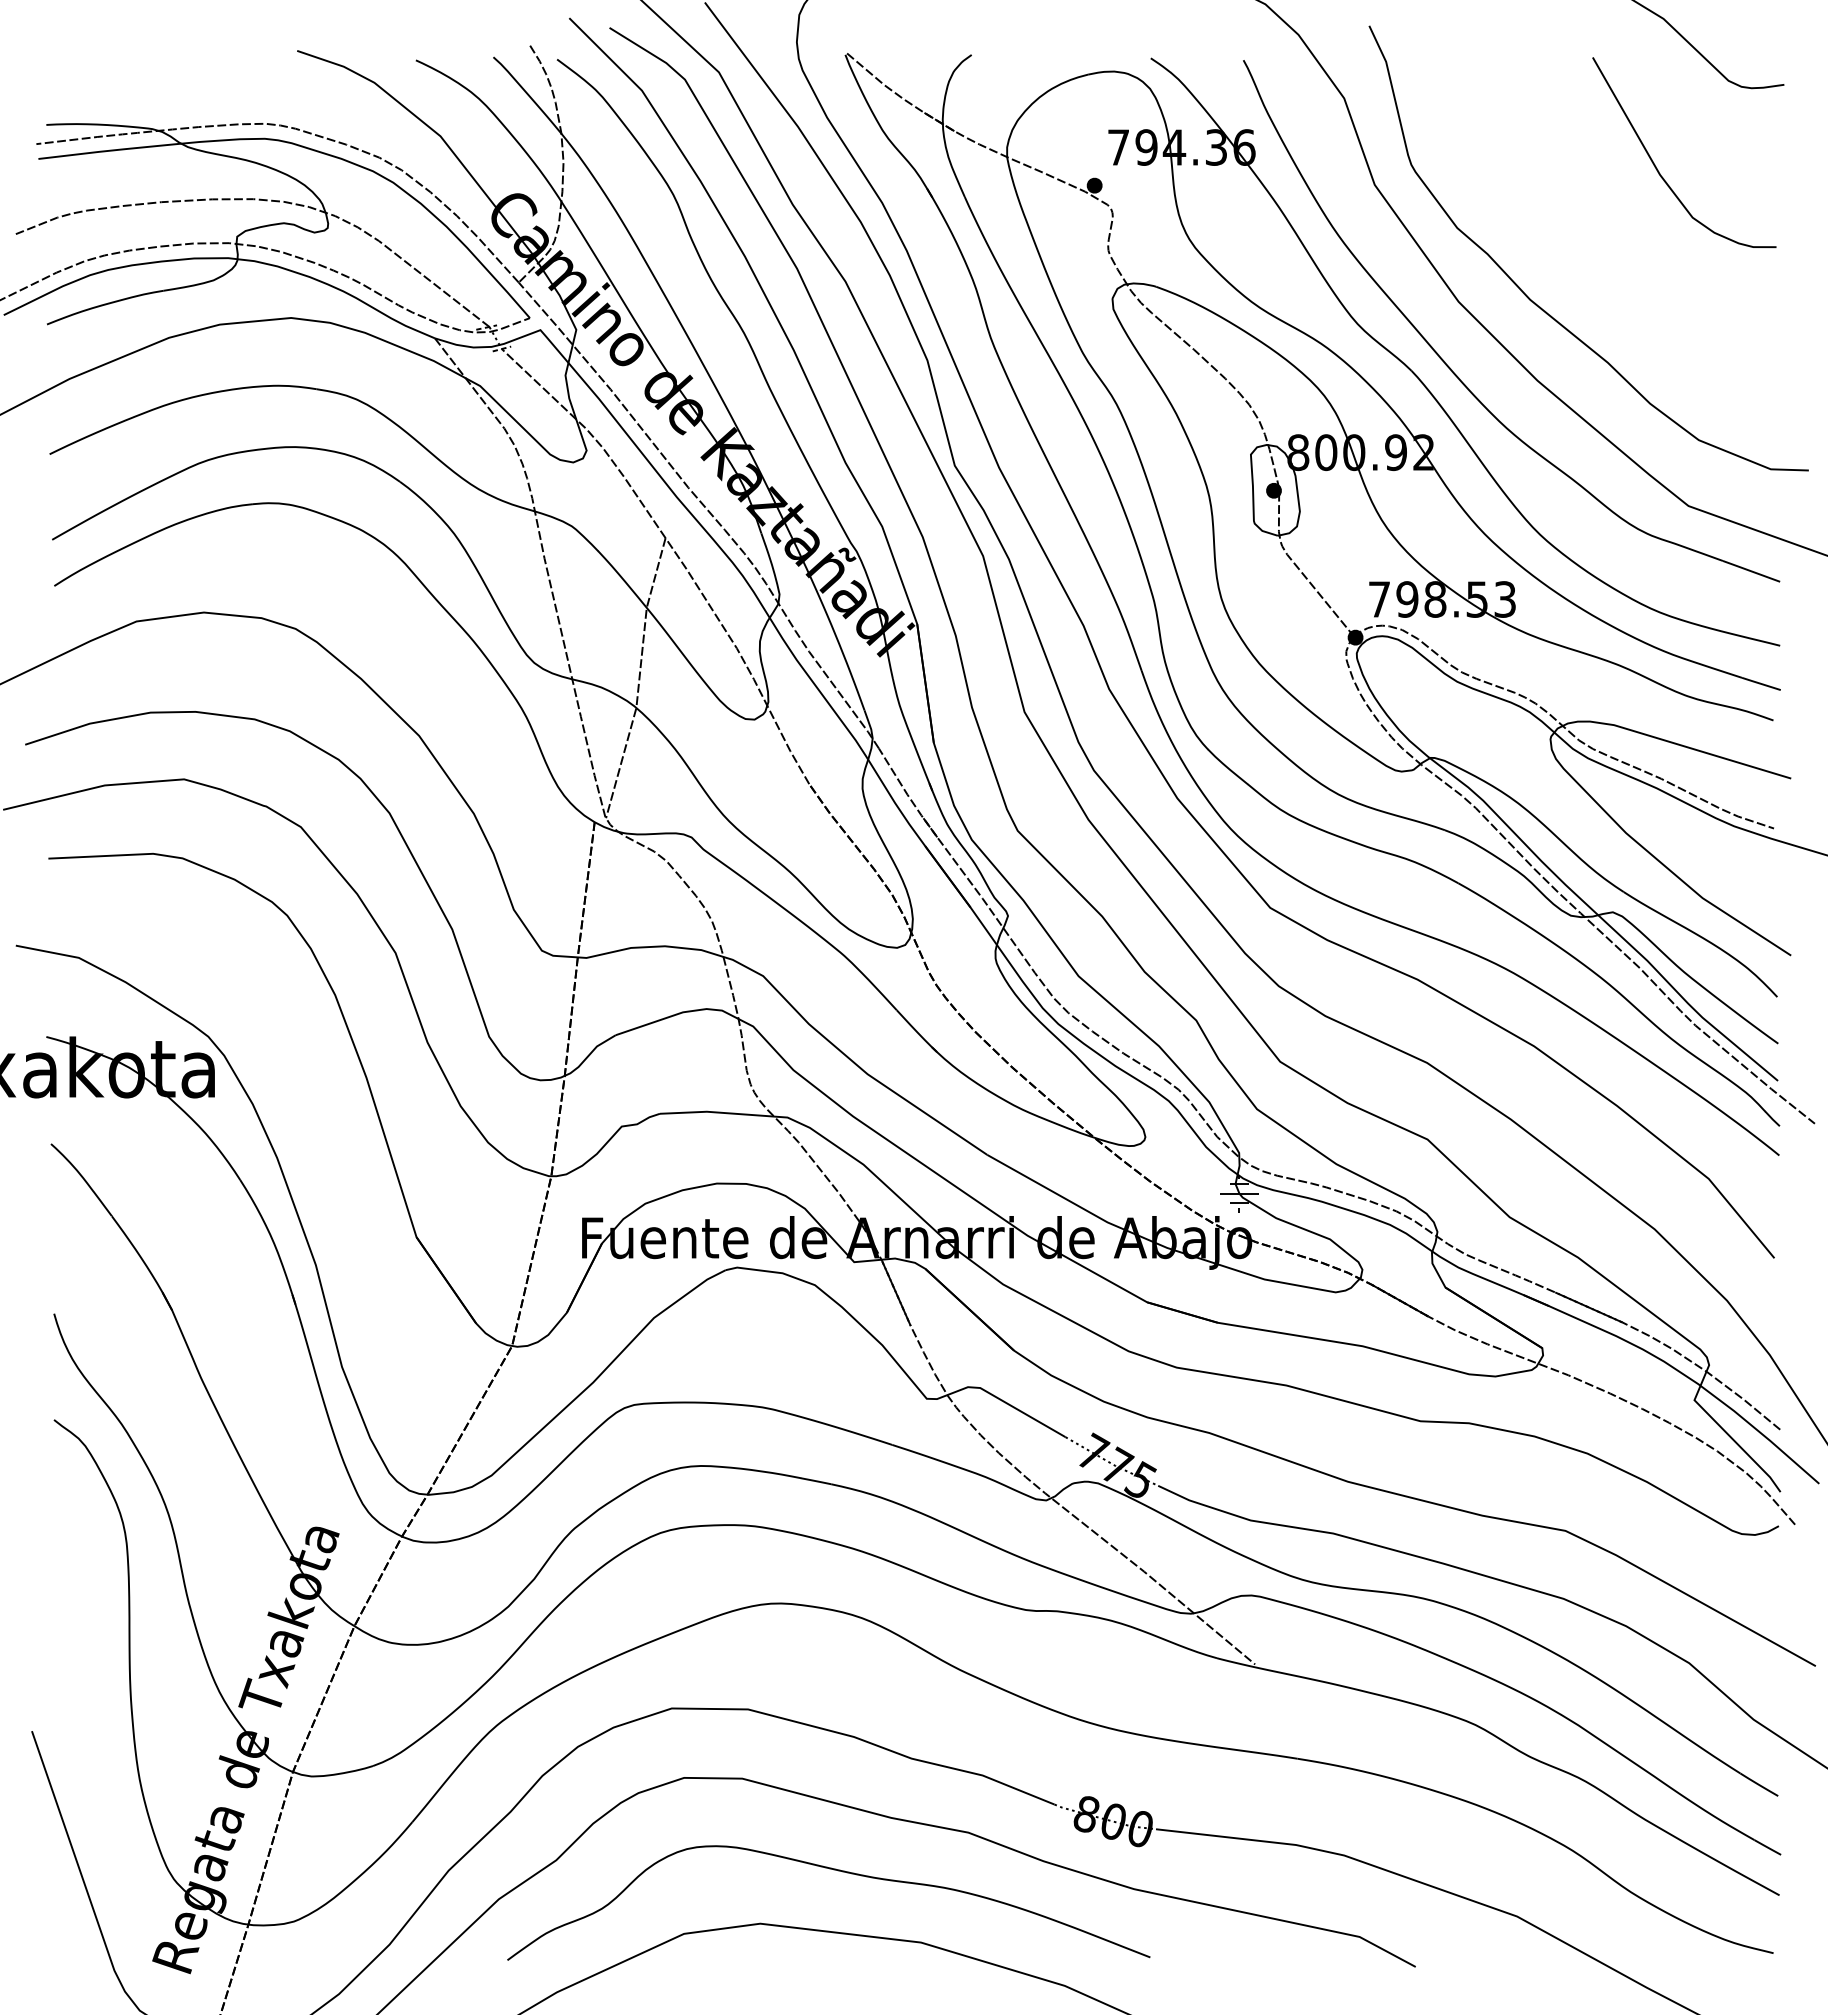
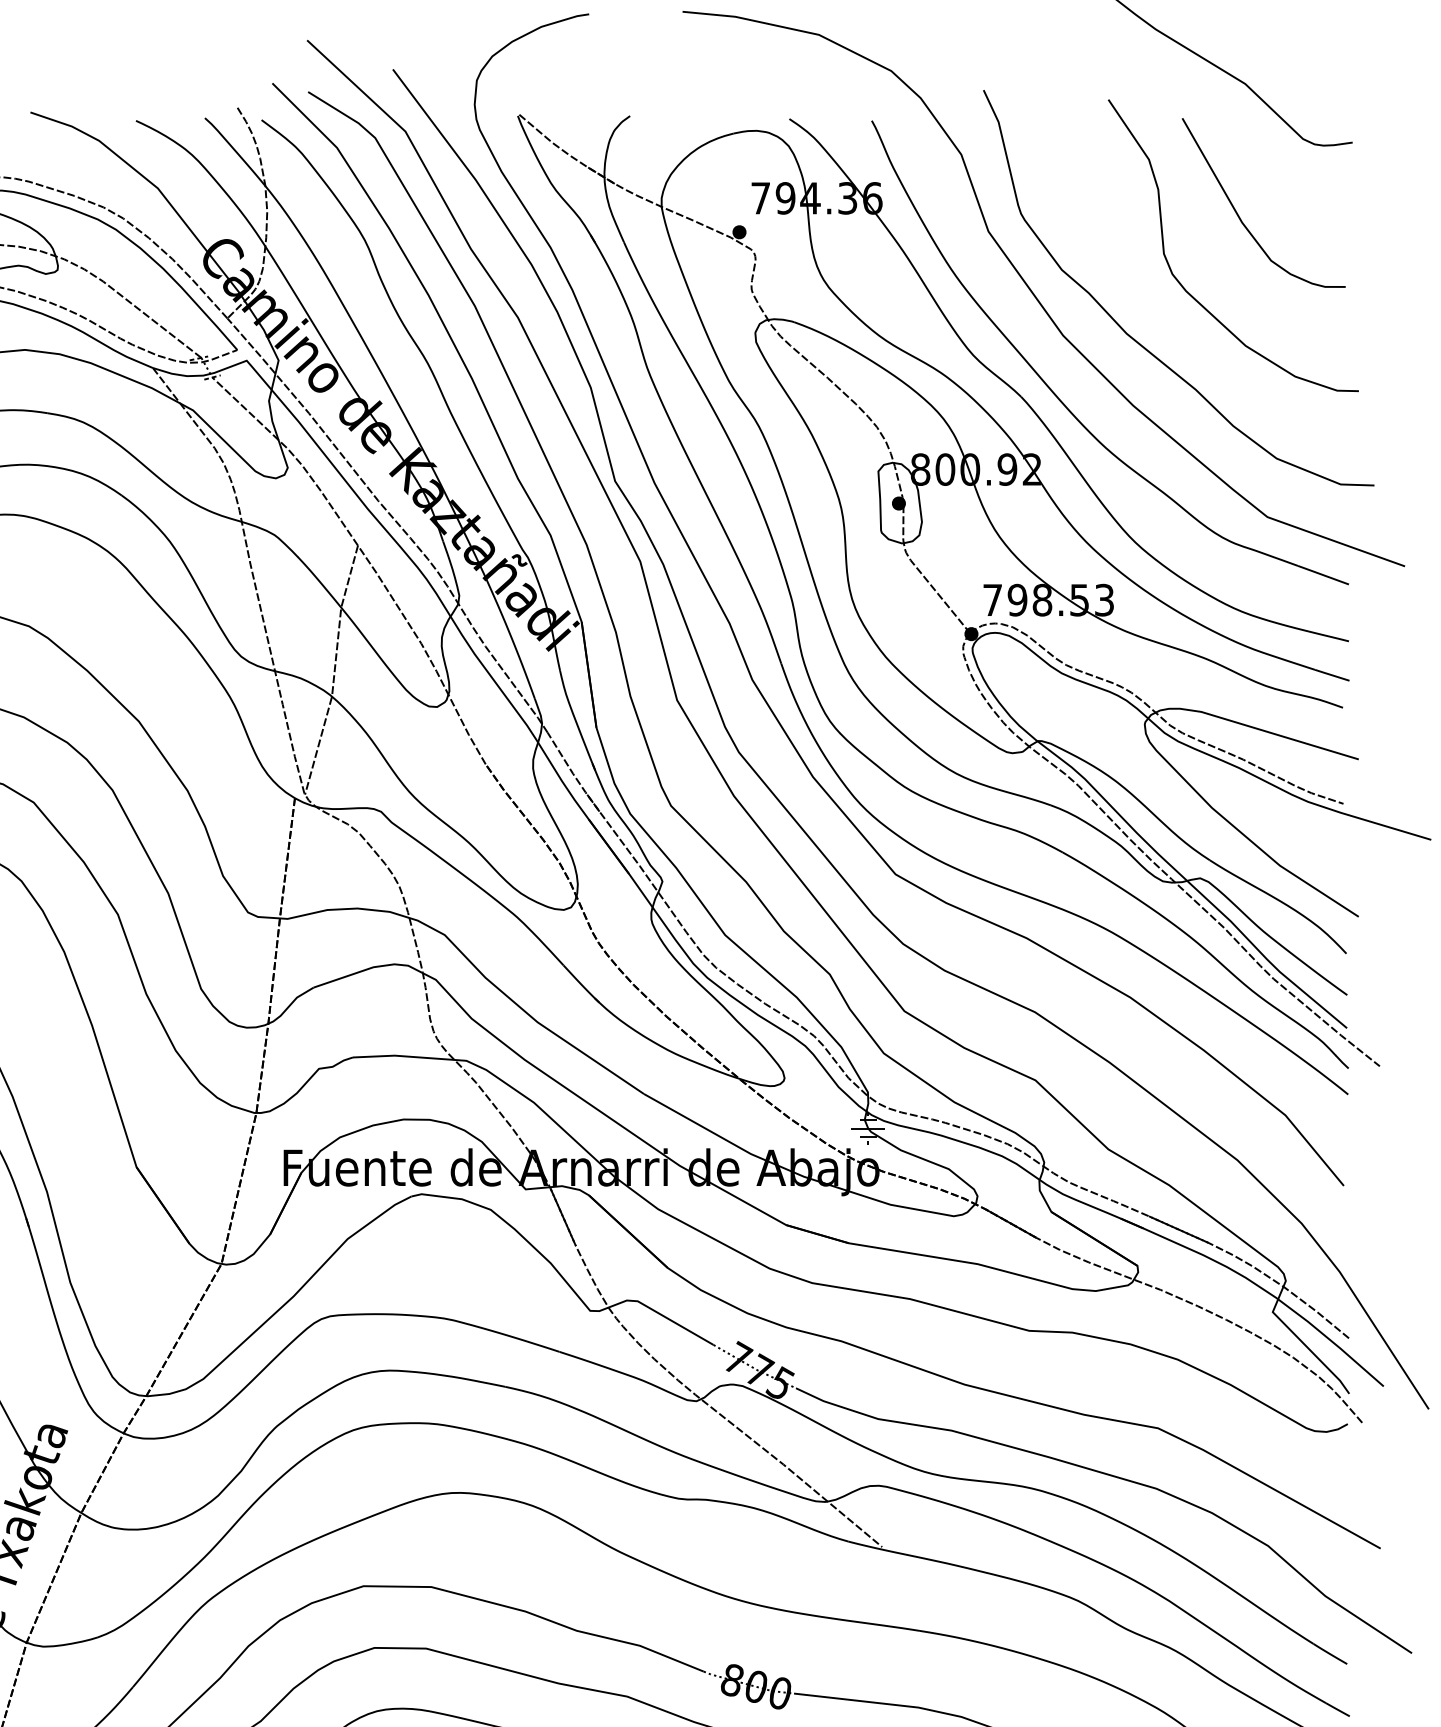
curve: (1593, 245) -> (1183, 285), added

